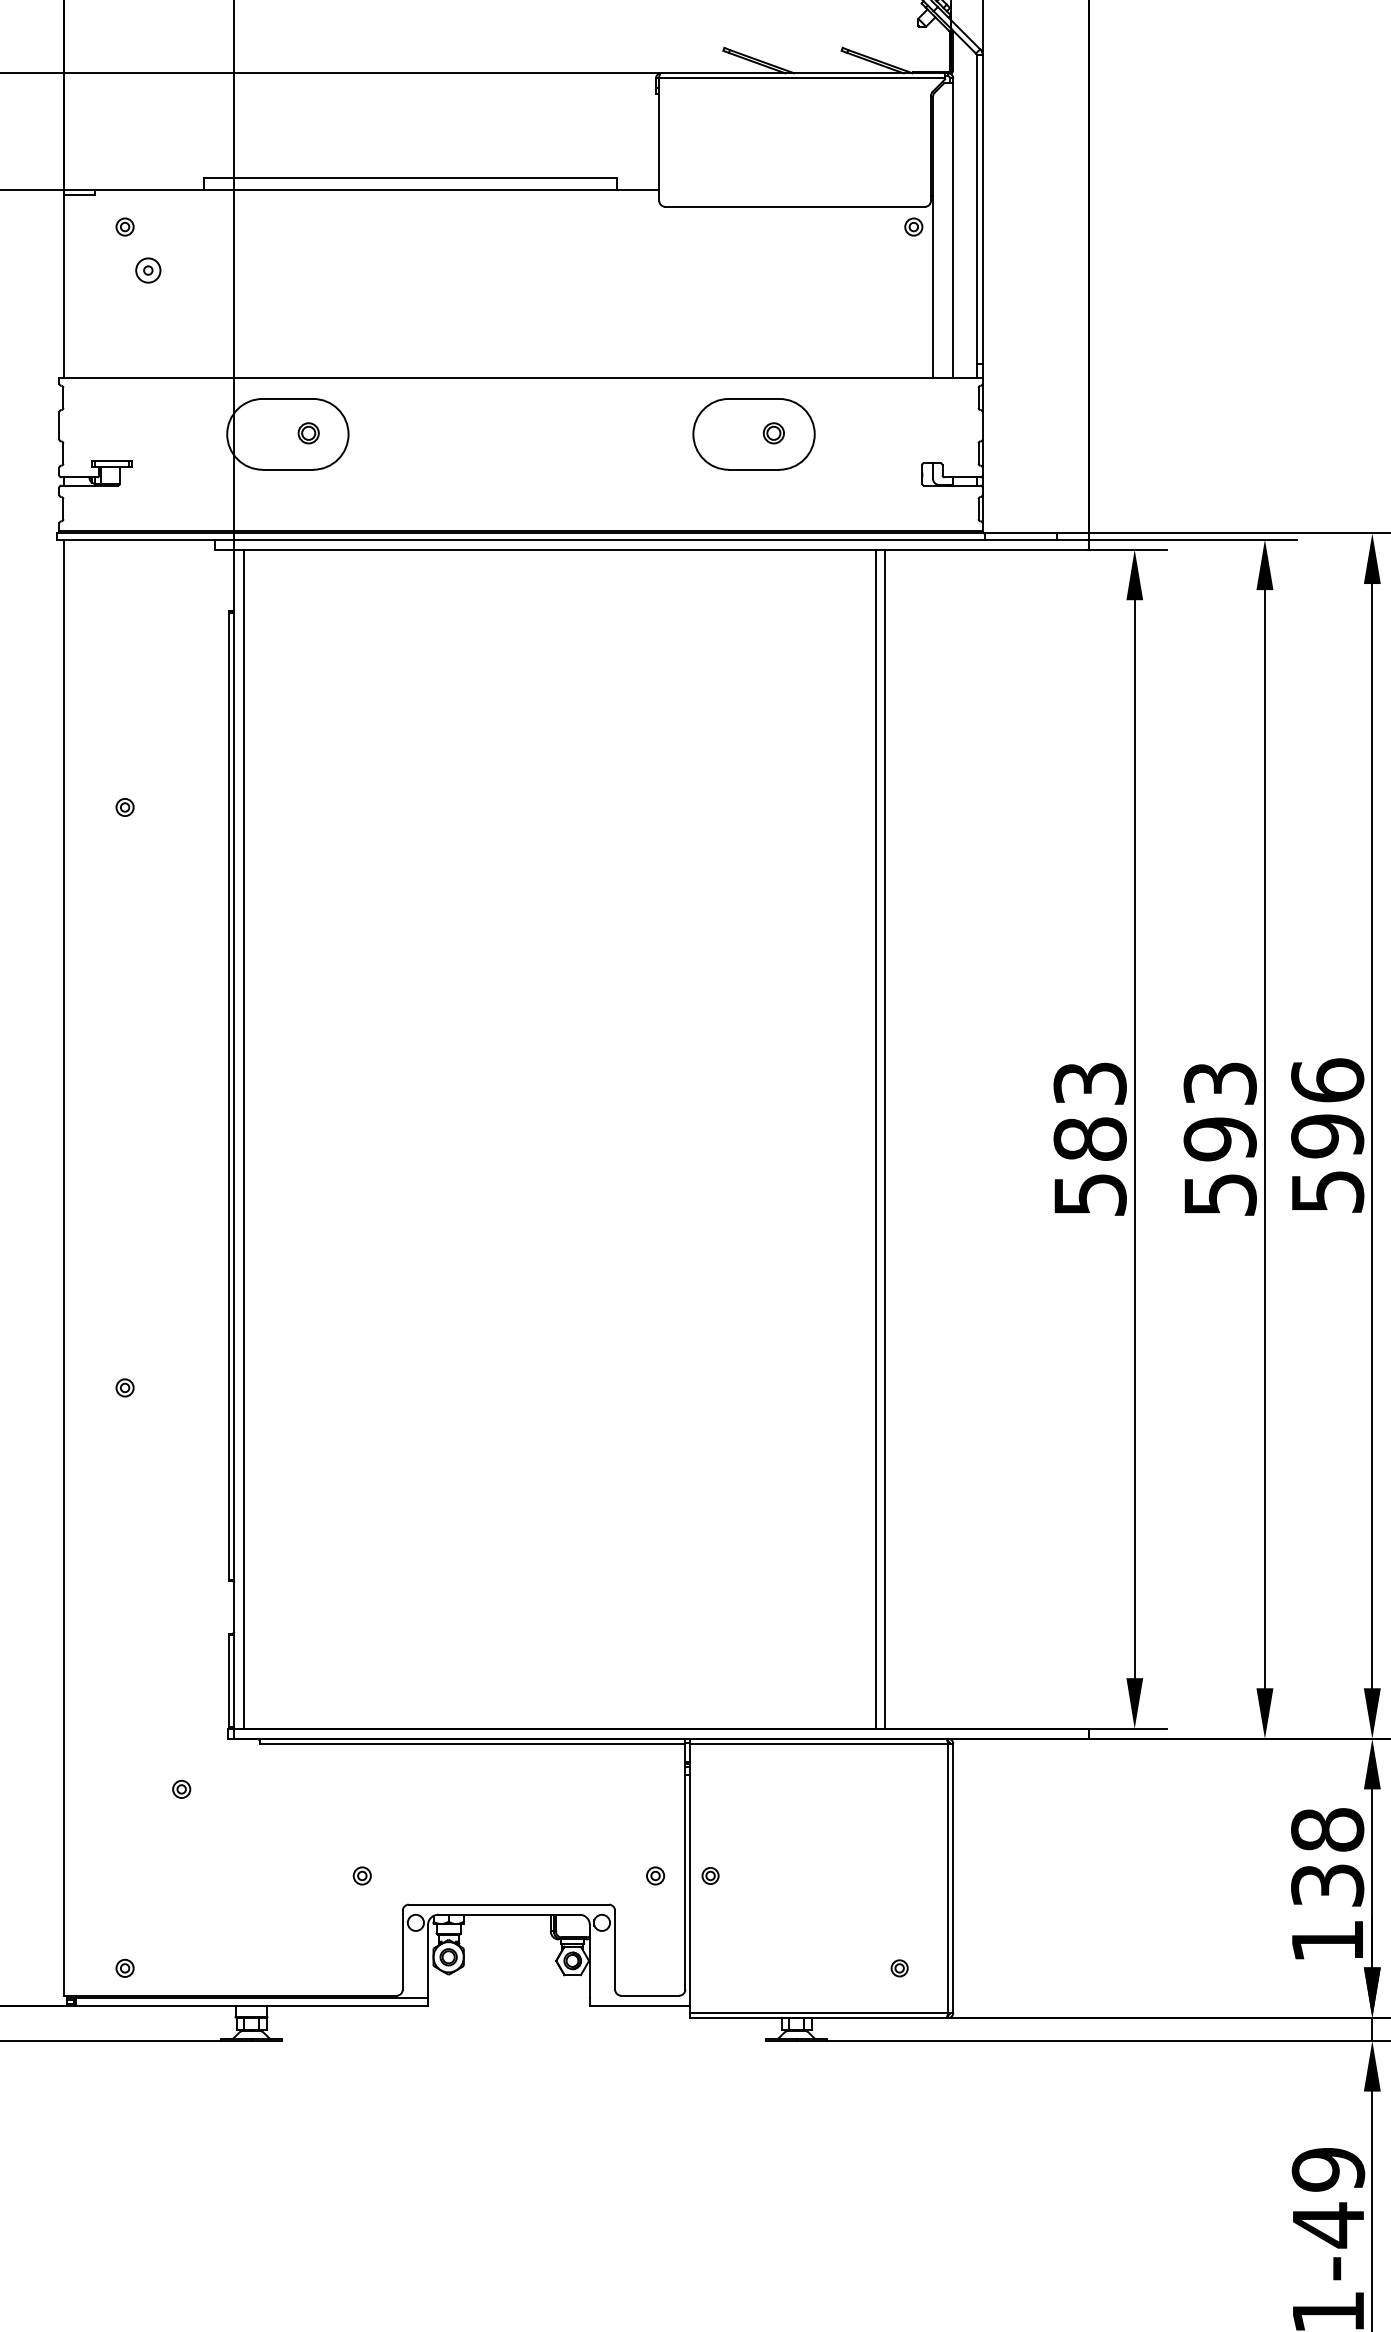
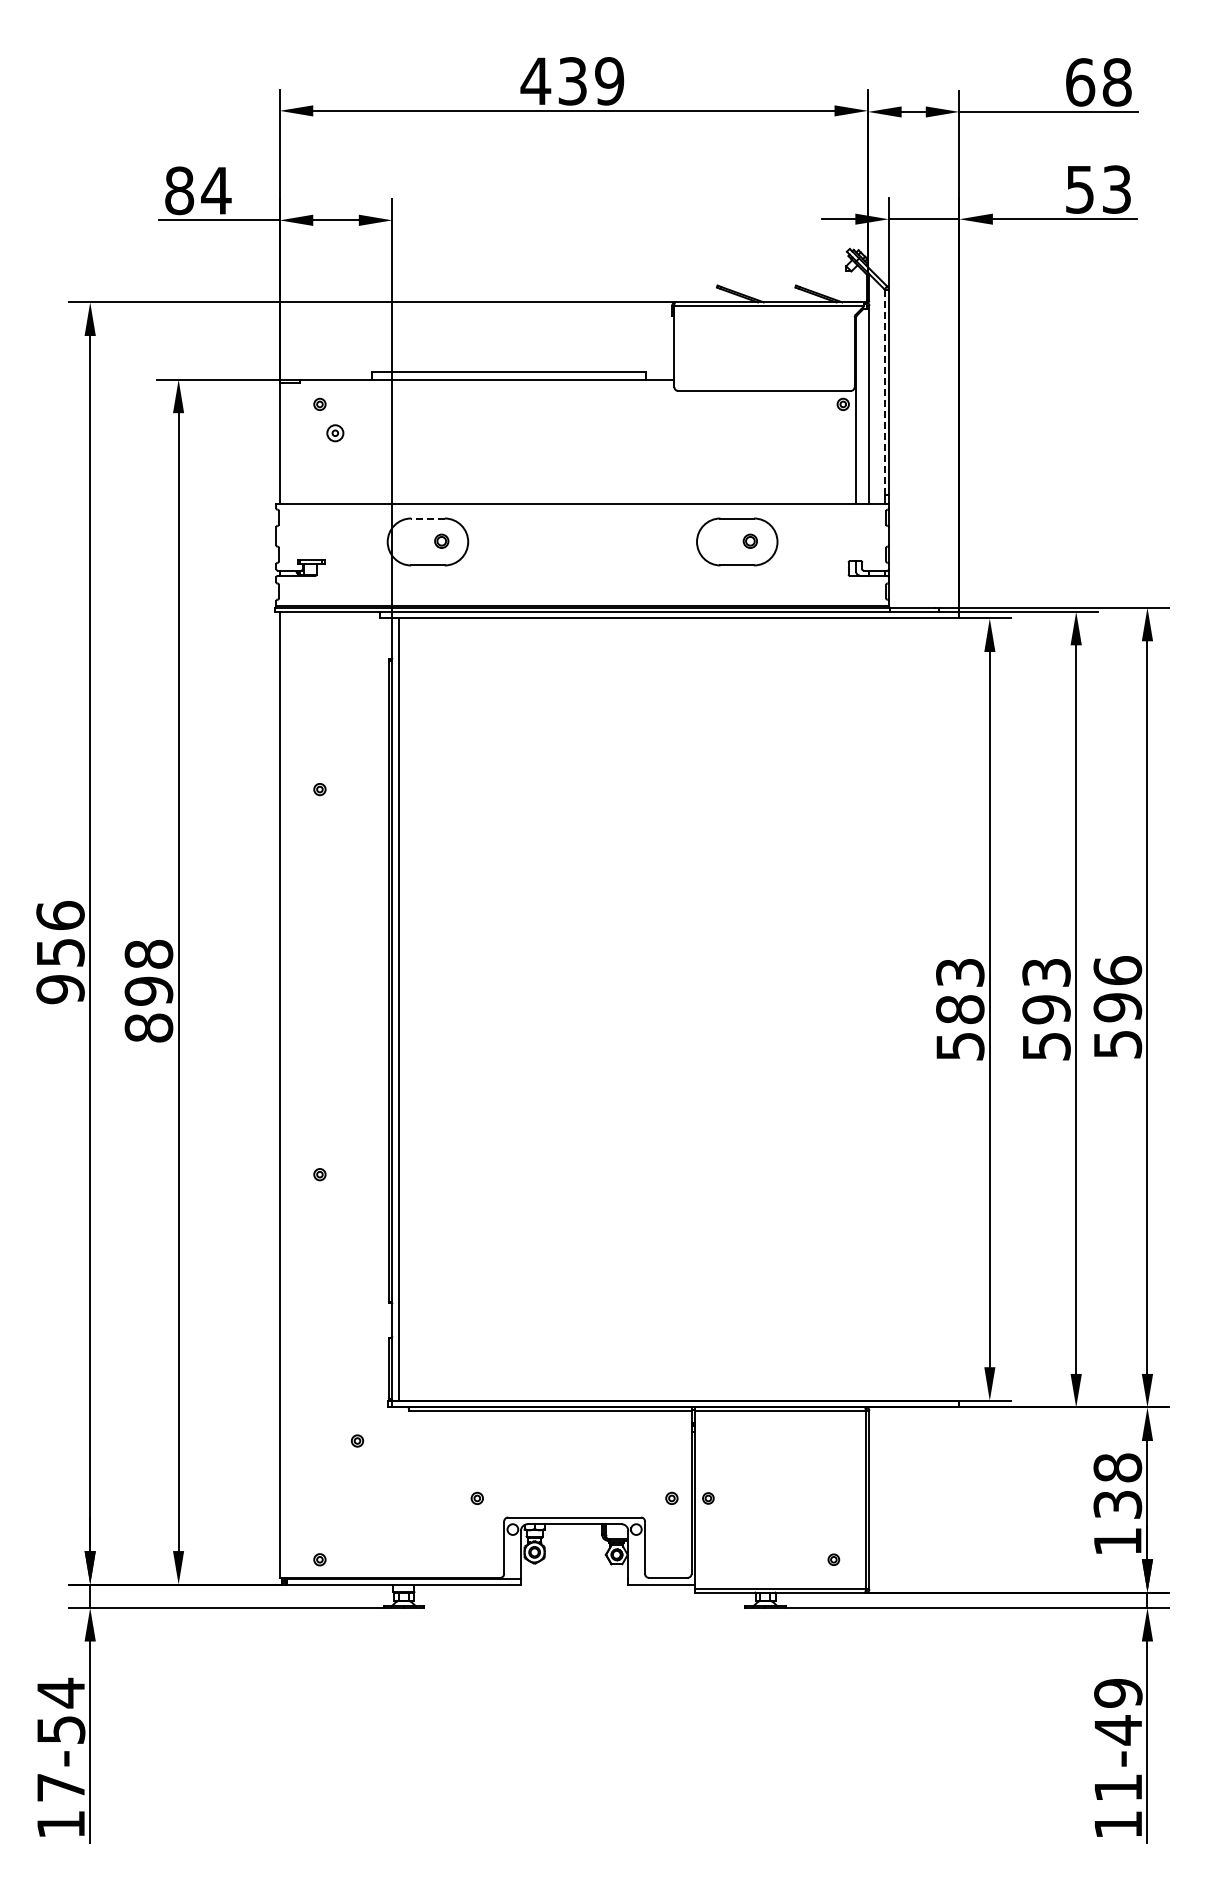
line: (975, 210) -> (884, 393), solid -> dashed
line: (287, 398) -> (427, 518), solid -> dashed
line: (876, 1139) -> (818, 1009), removed
line: (884, 1139) -> (823, 1009), removed

